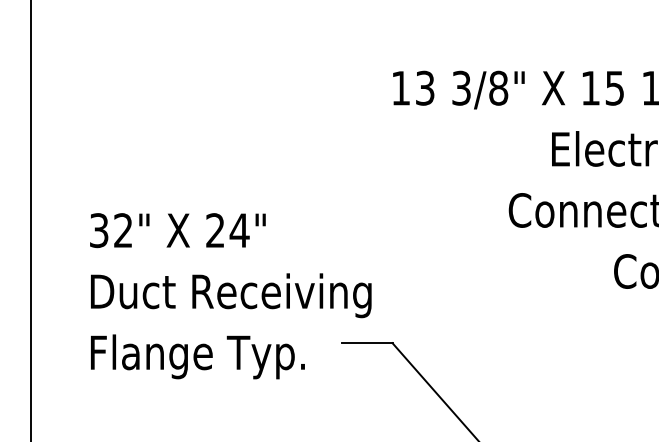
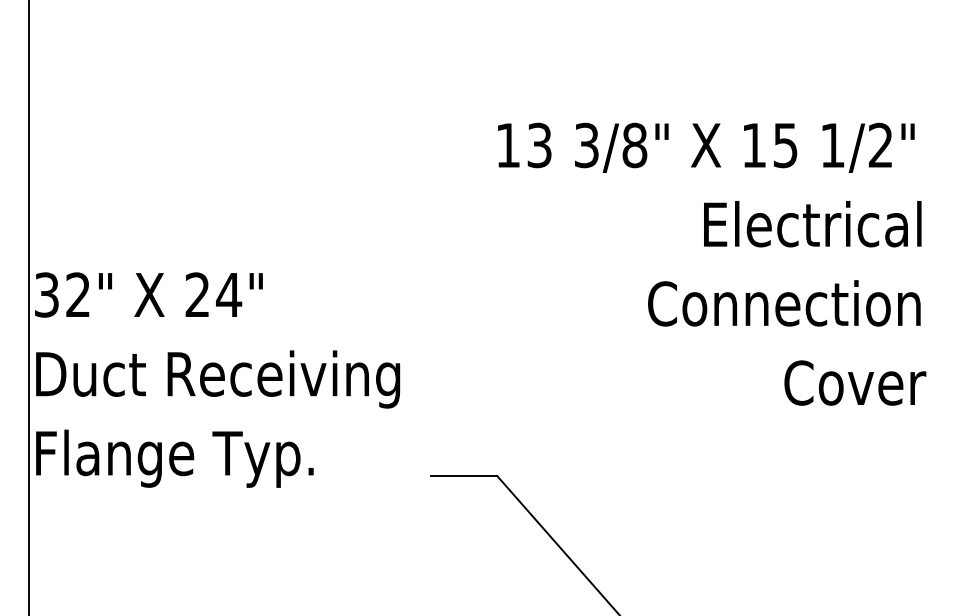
text: (230, 295) -> (217, 379), moved

